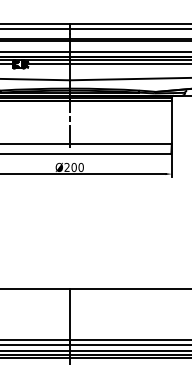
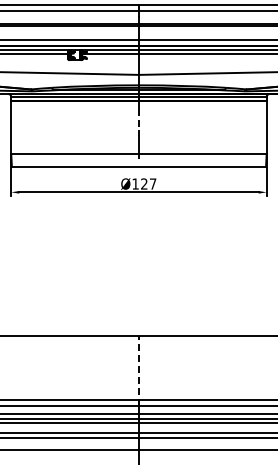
text: (74, 167) -> (144, 183), Ø200 -> Ø127
line: (69, 316) -> (138, 370), solid -> dashed

